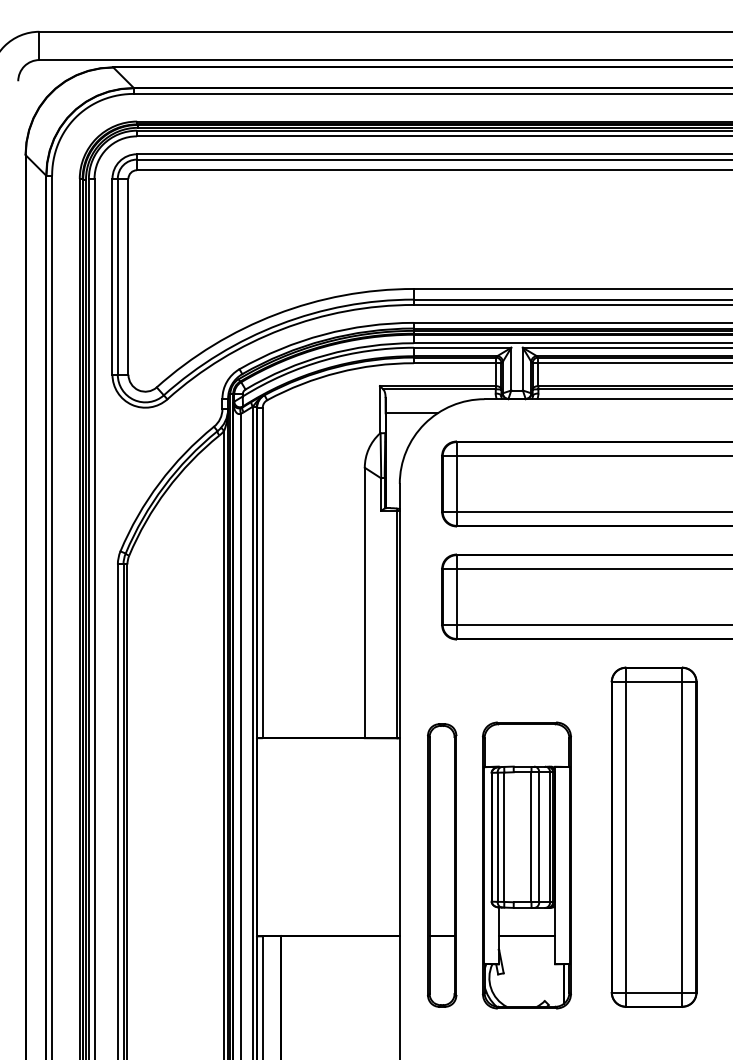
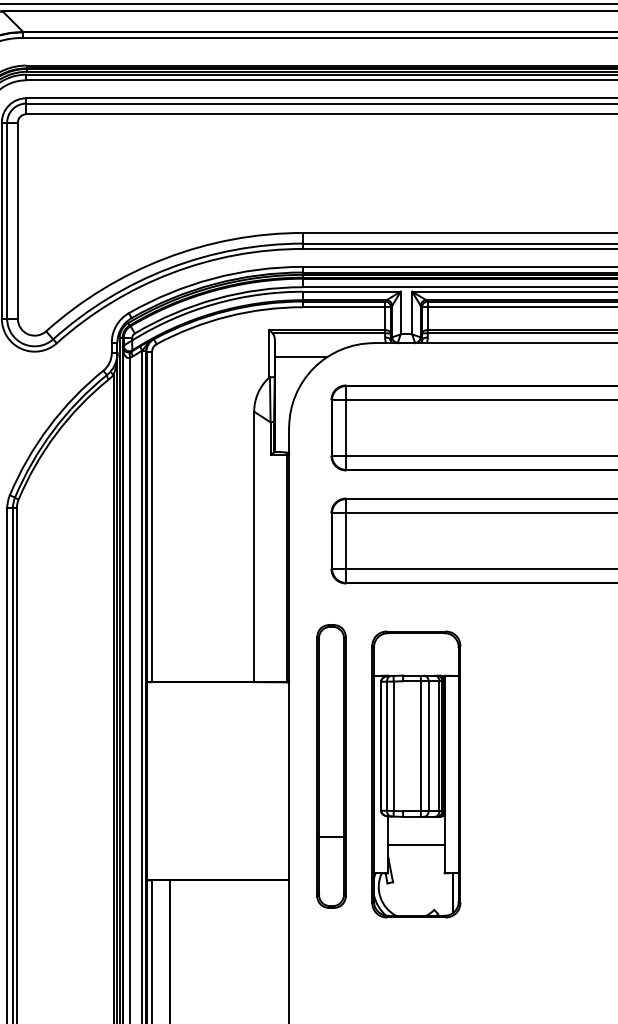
part: (653, 836) -> (542, 780), removed
part: (442, 865) -> (331, 766), moved
part: (526, 865) -> (415, 774), moved

